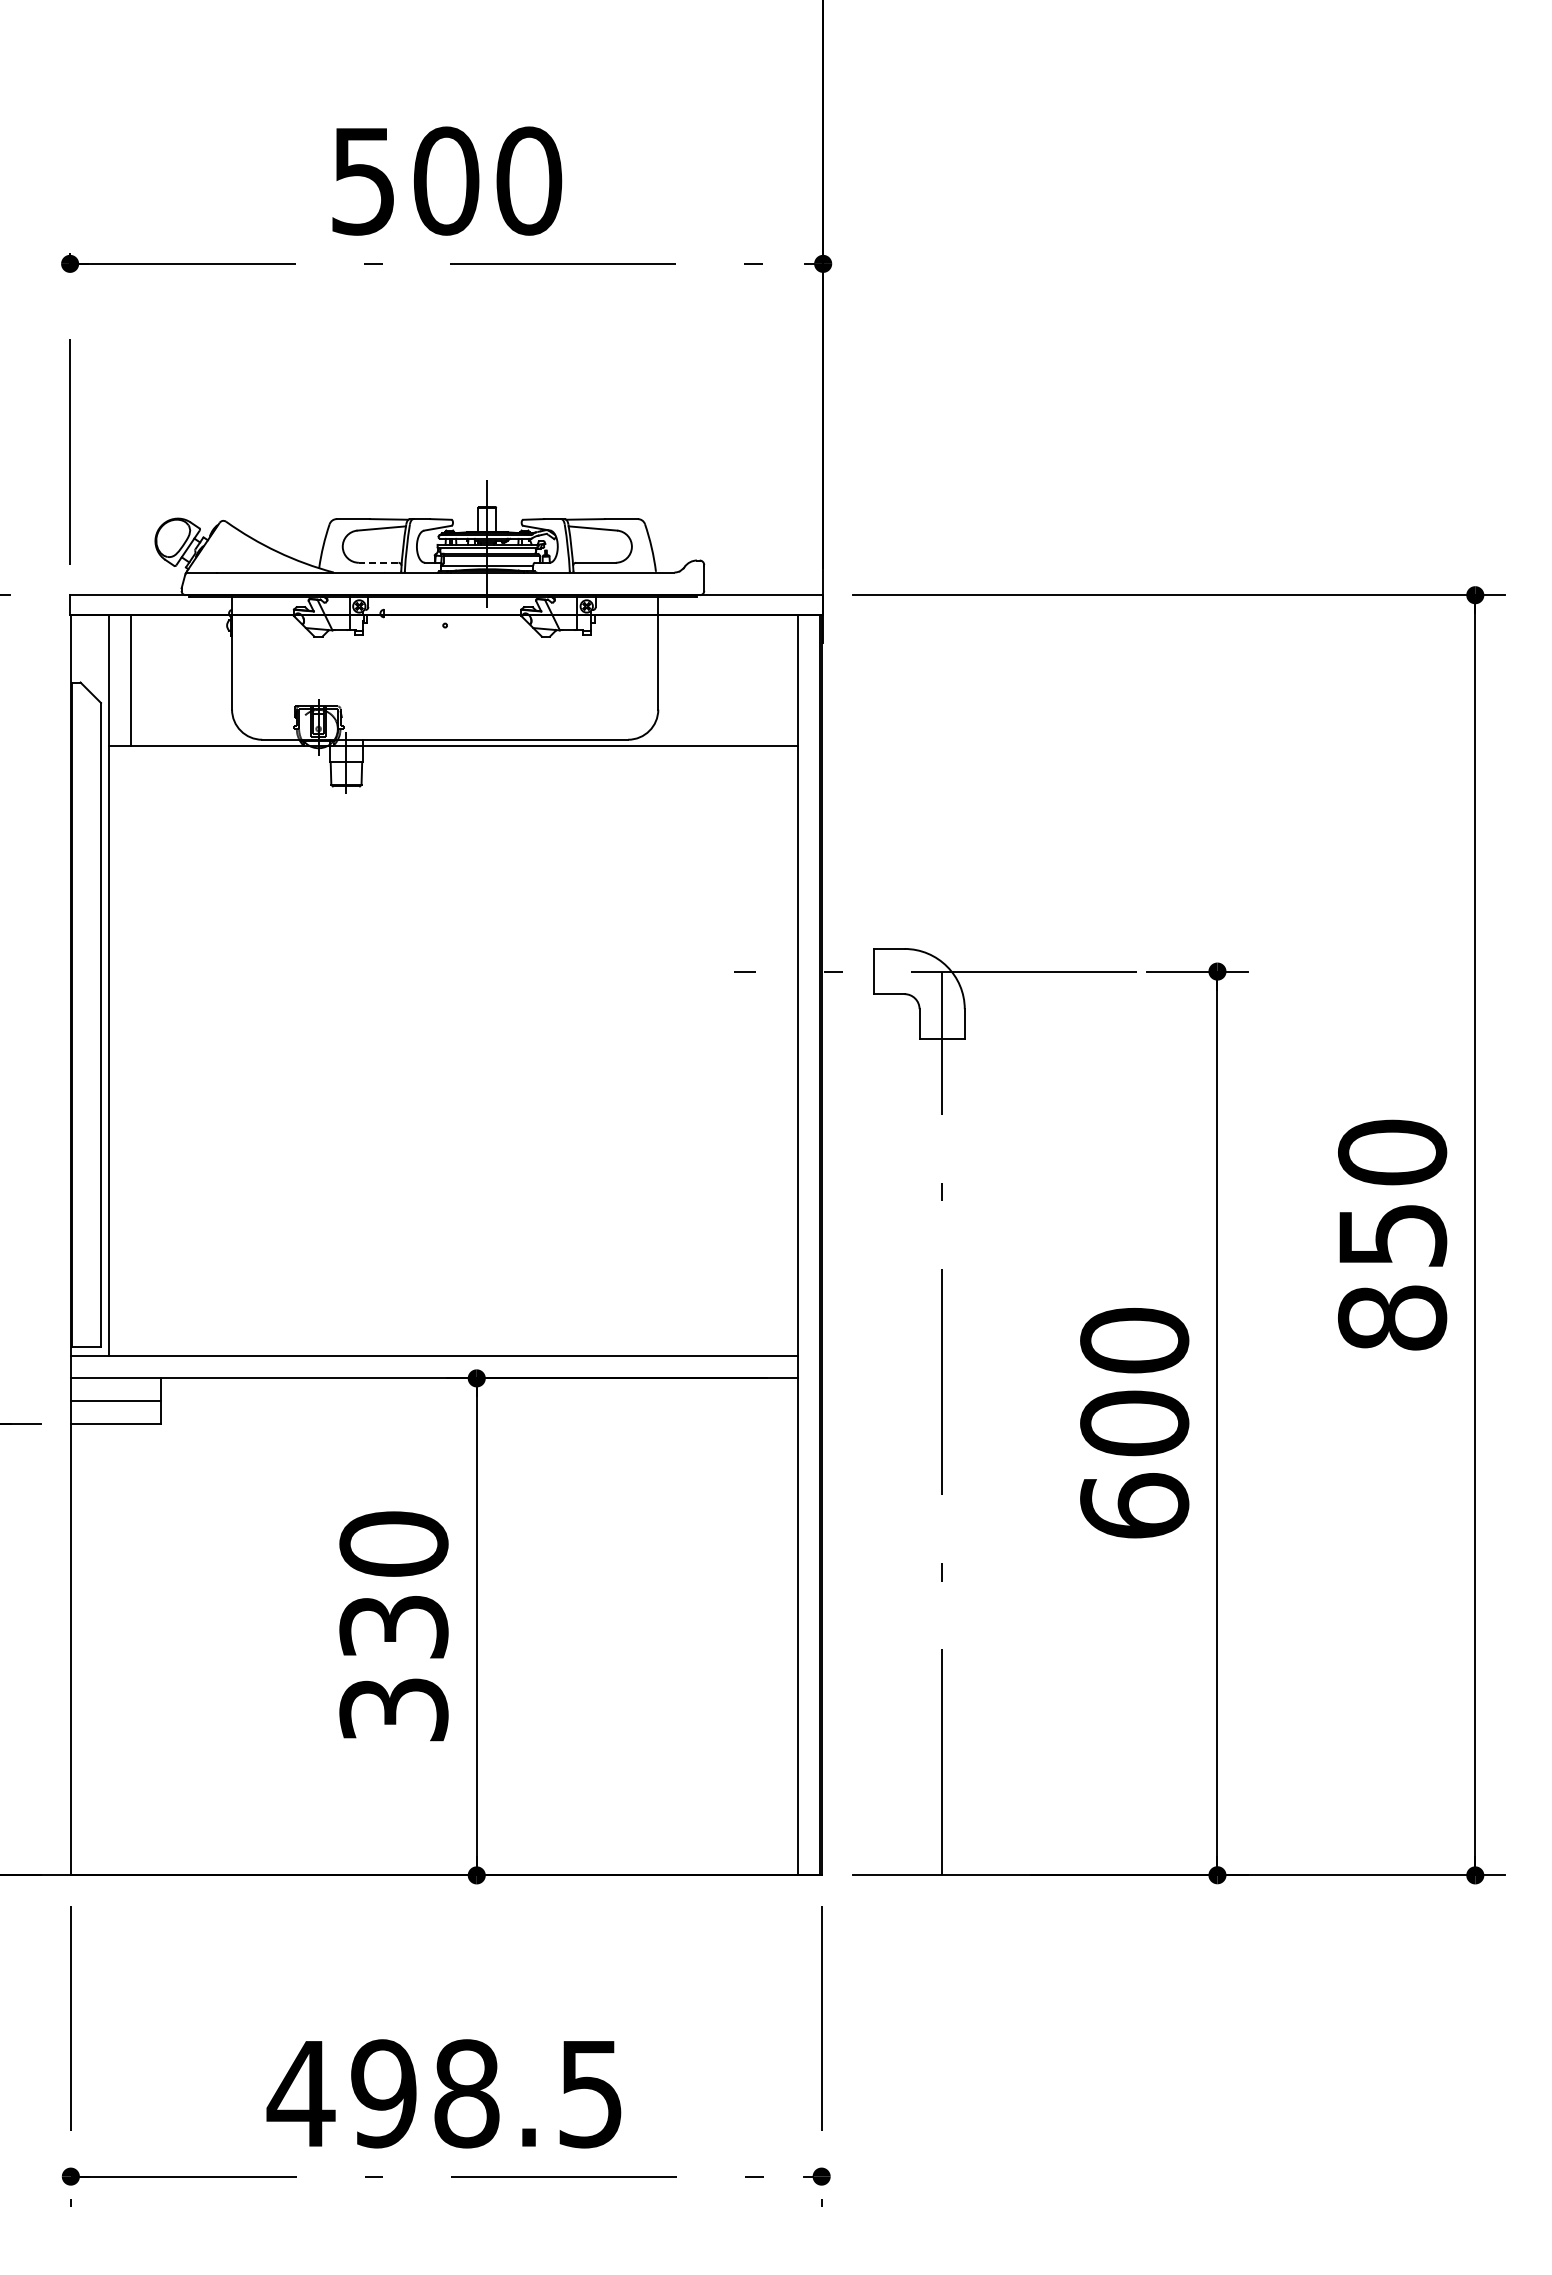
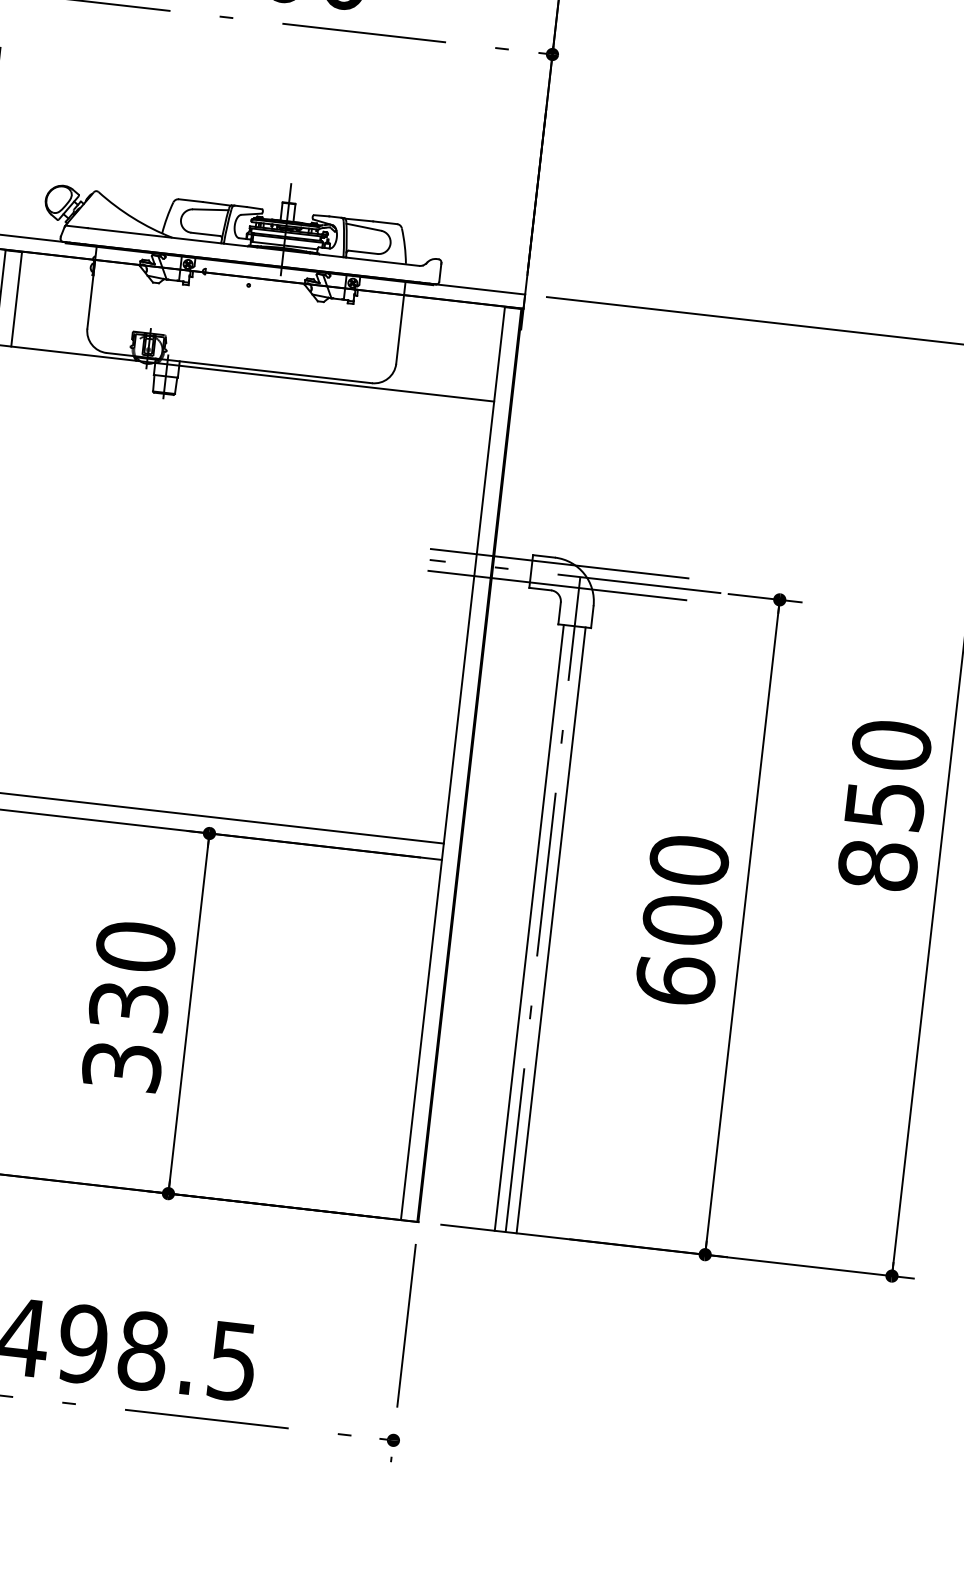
line: (378, 562) -> (205, 234), dashed -> solid
line: (911, 956) -> (559, 563), added
line: (912, 986) -> (557, 585), added
line: (927, 1457) -> (529, 928), added
line: (957, 1457) -> (551, 930), added

